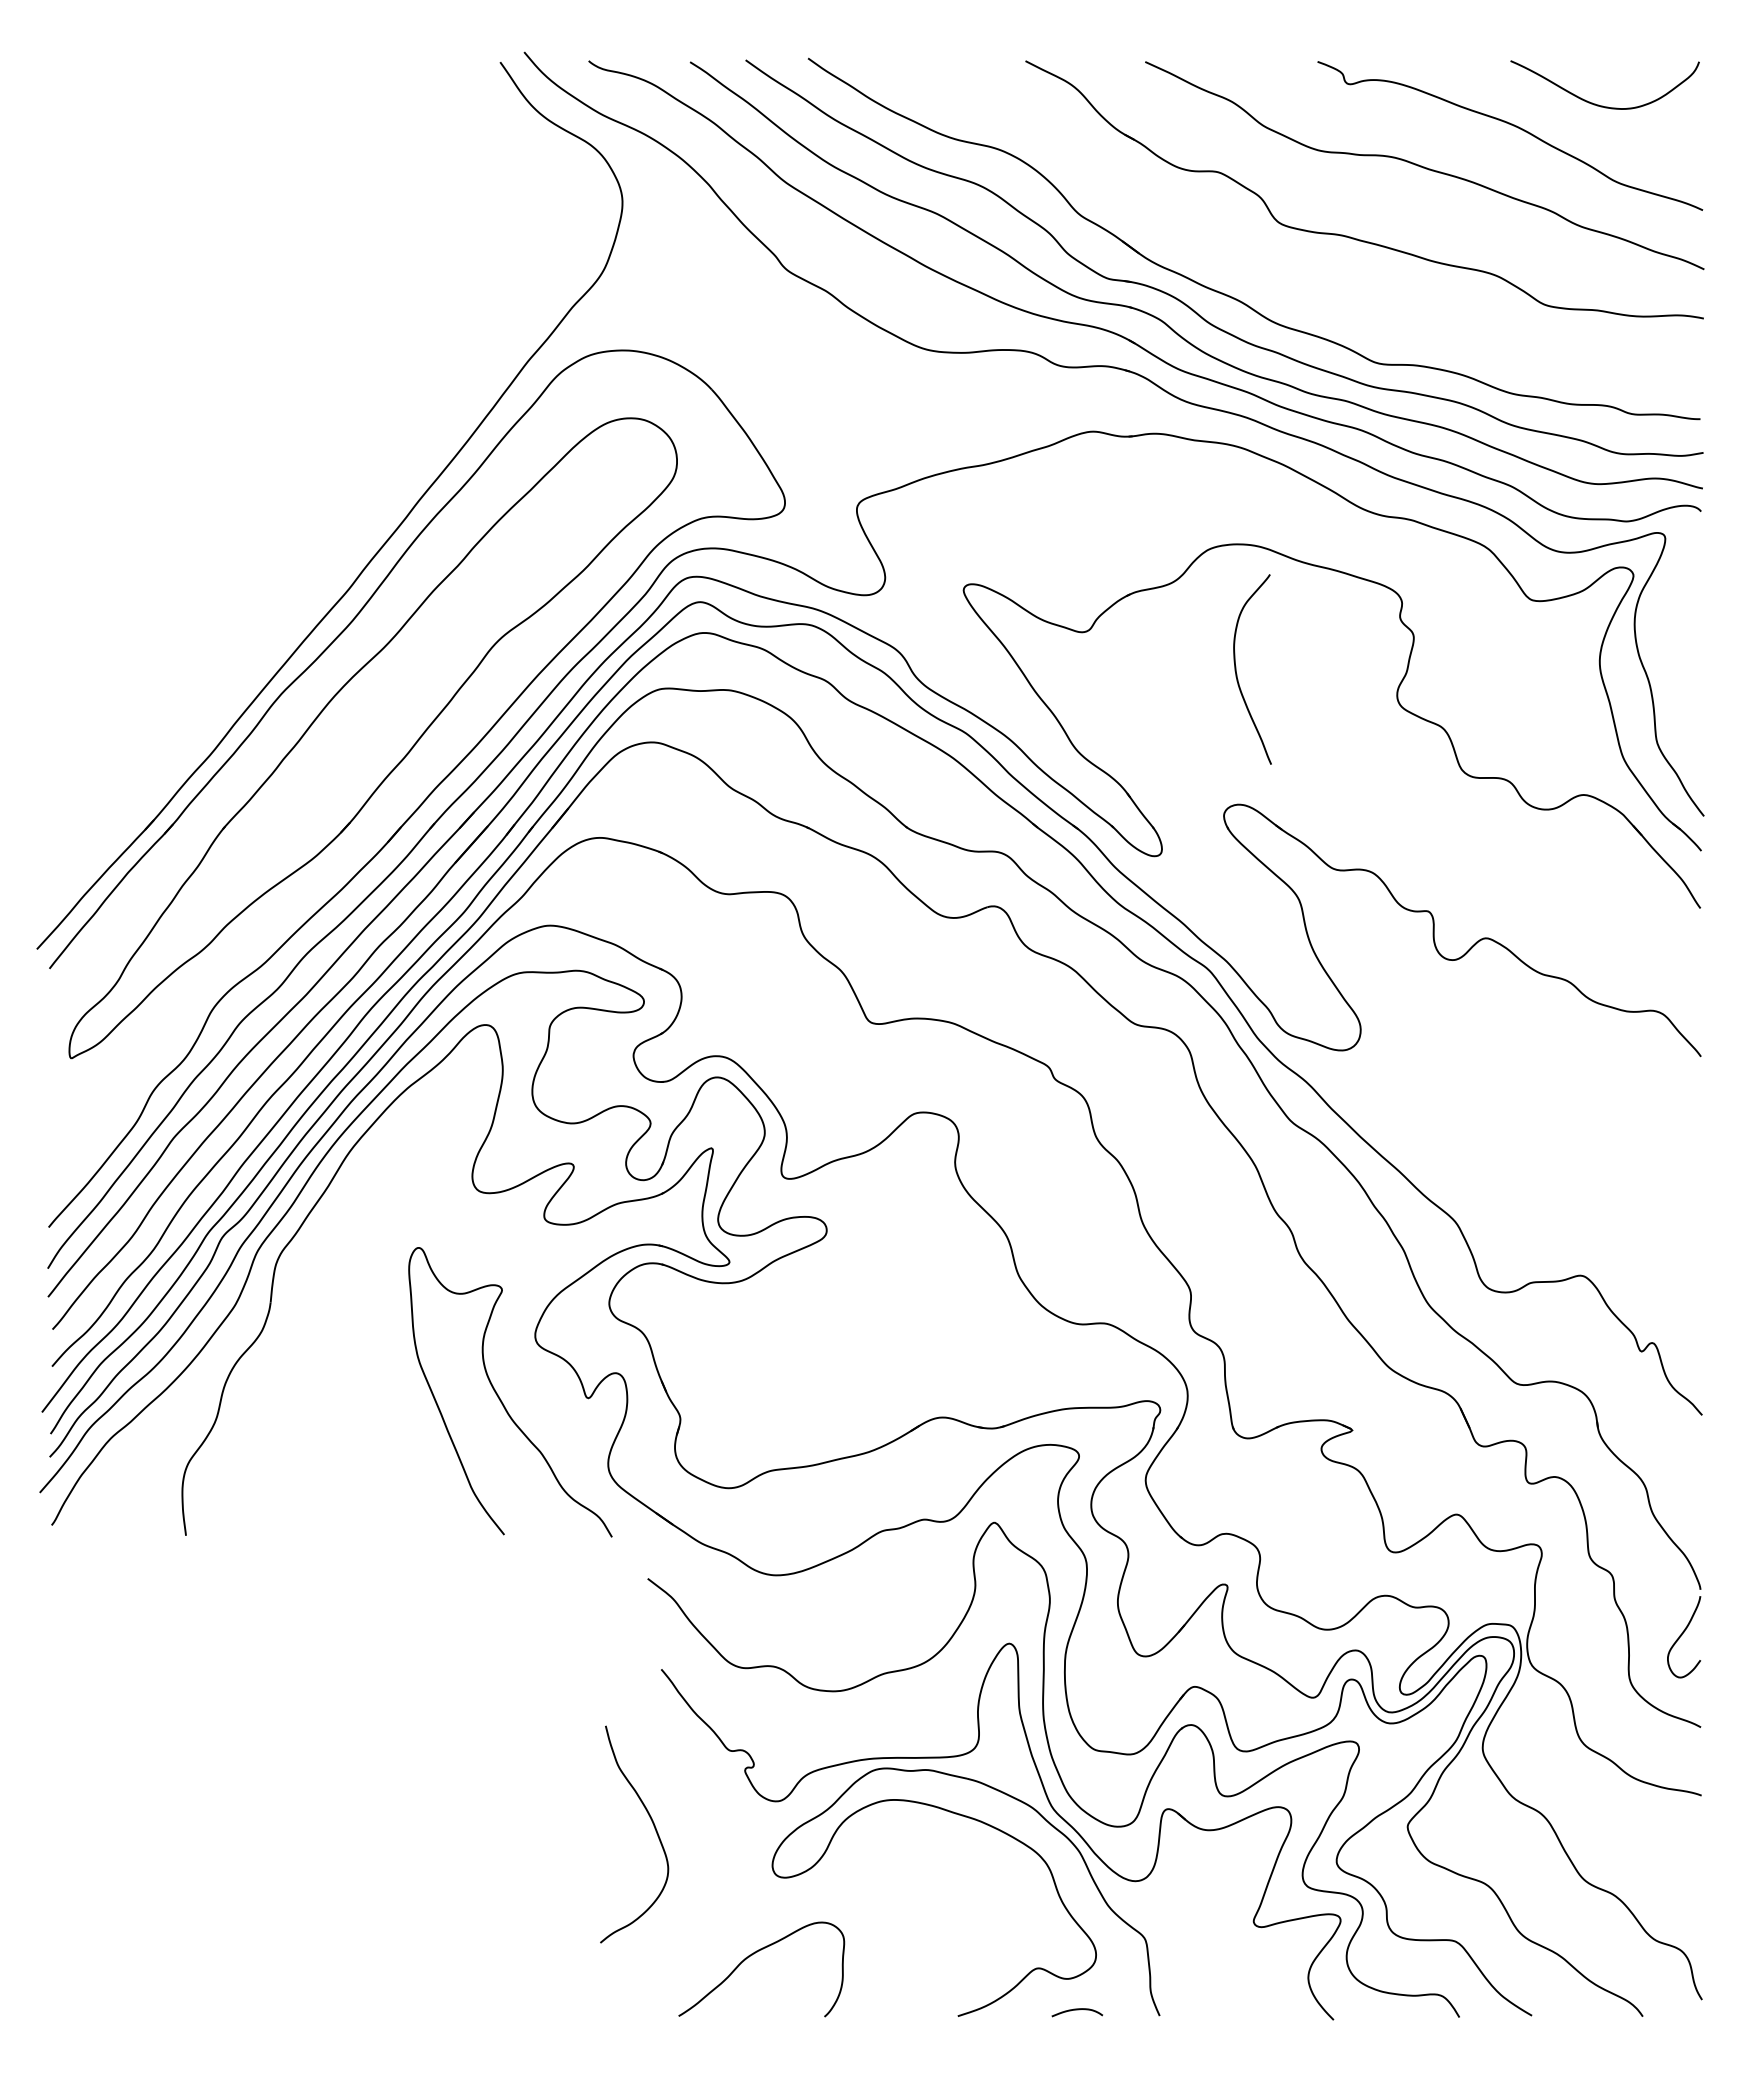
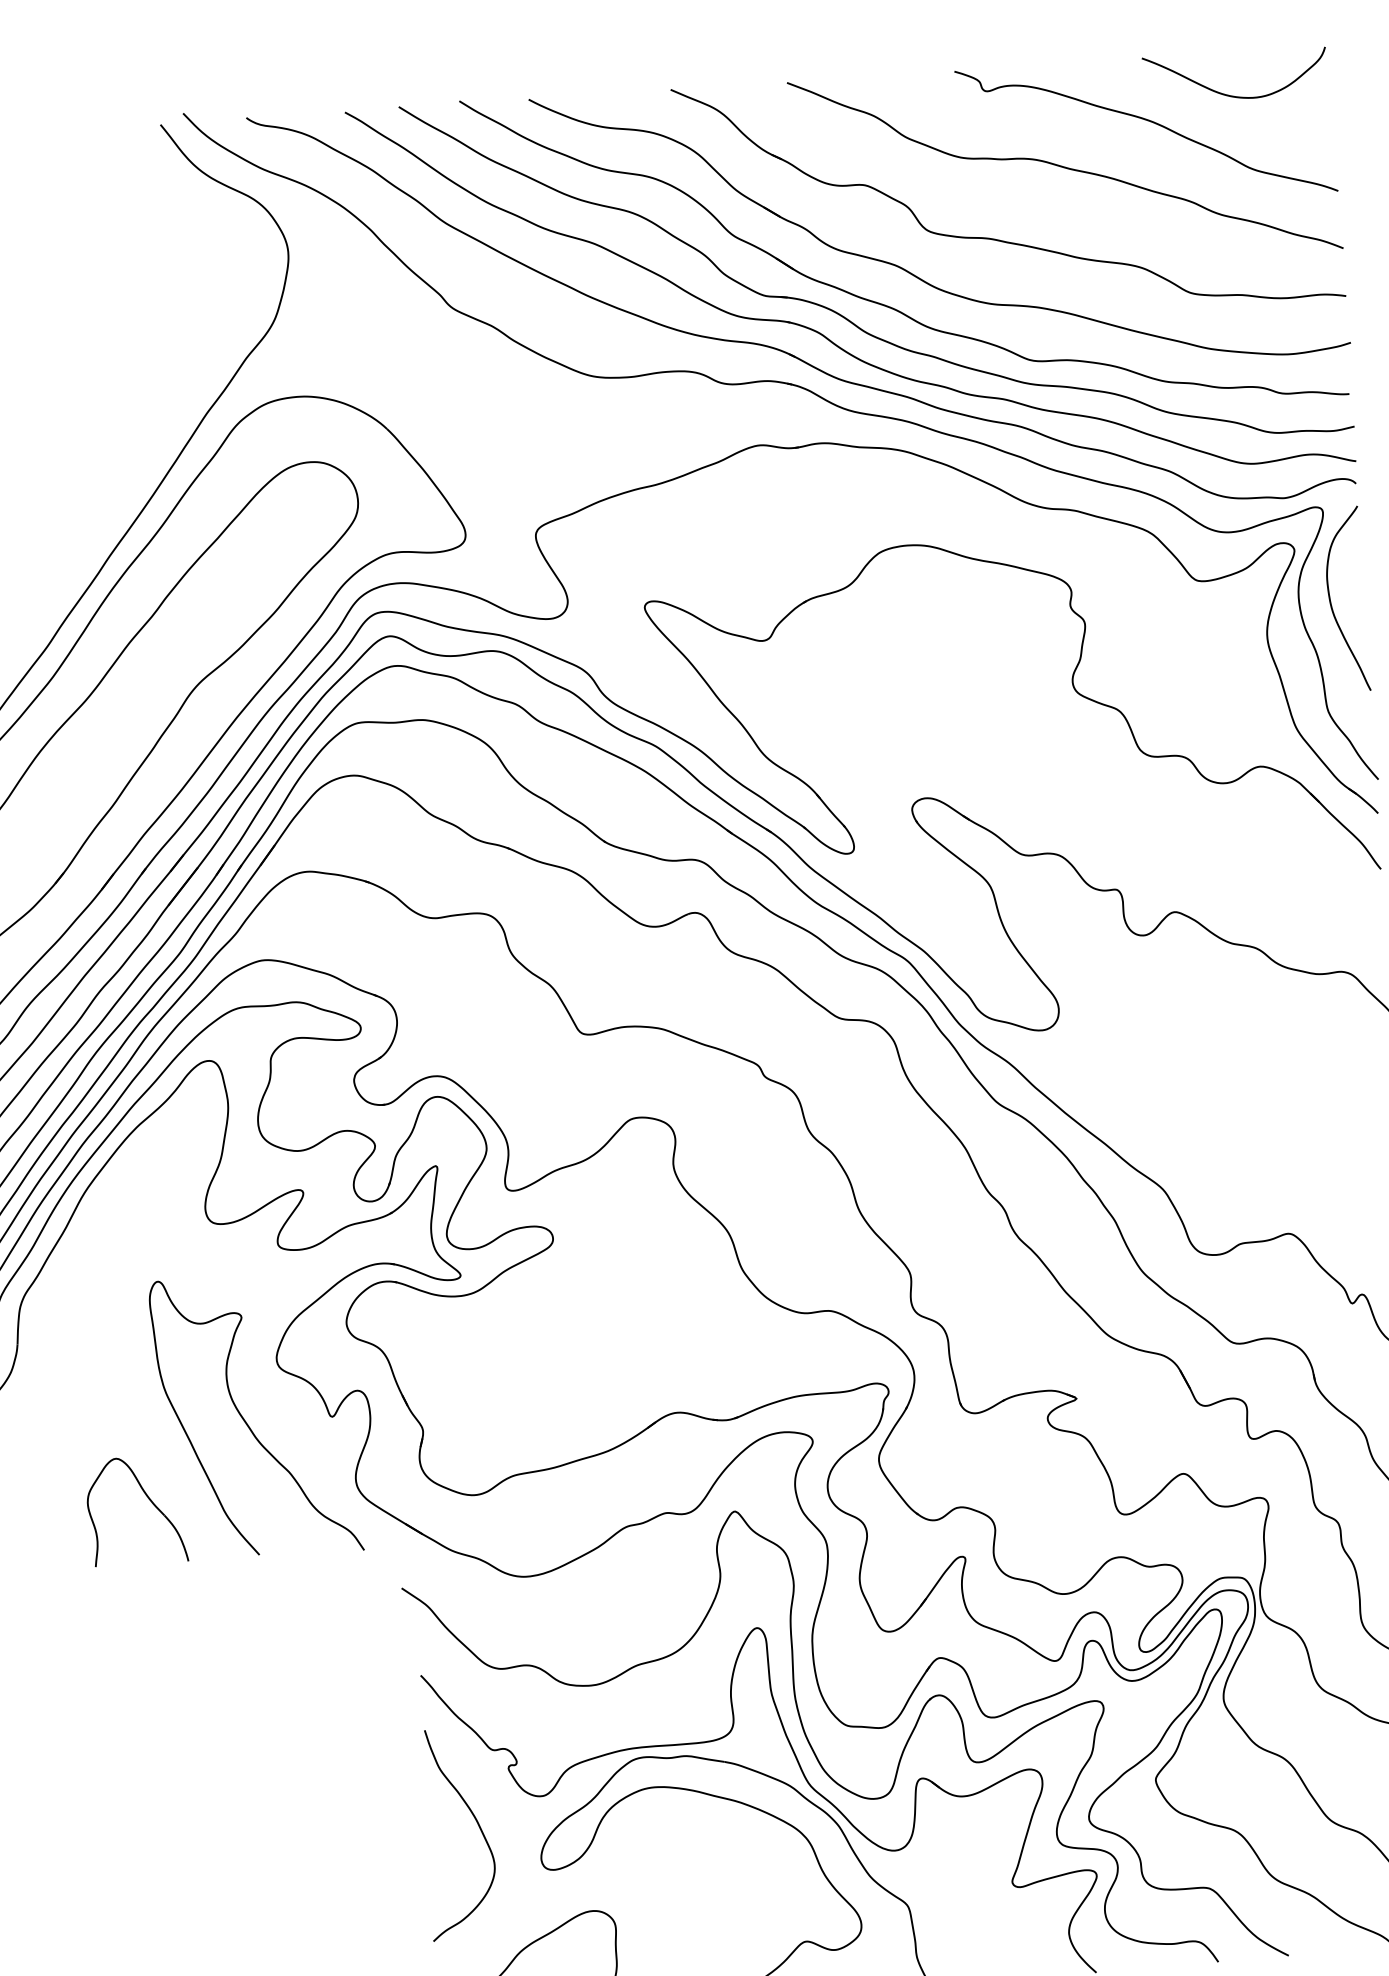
part: (1259, 264) -> (911, 272), added
curve: (1237, 674) -> (1332, 605), moved
part: (394, 1470) -> (148, 1499), added
curve: (653, 1826) -> (477, 1825), moved

